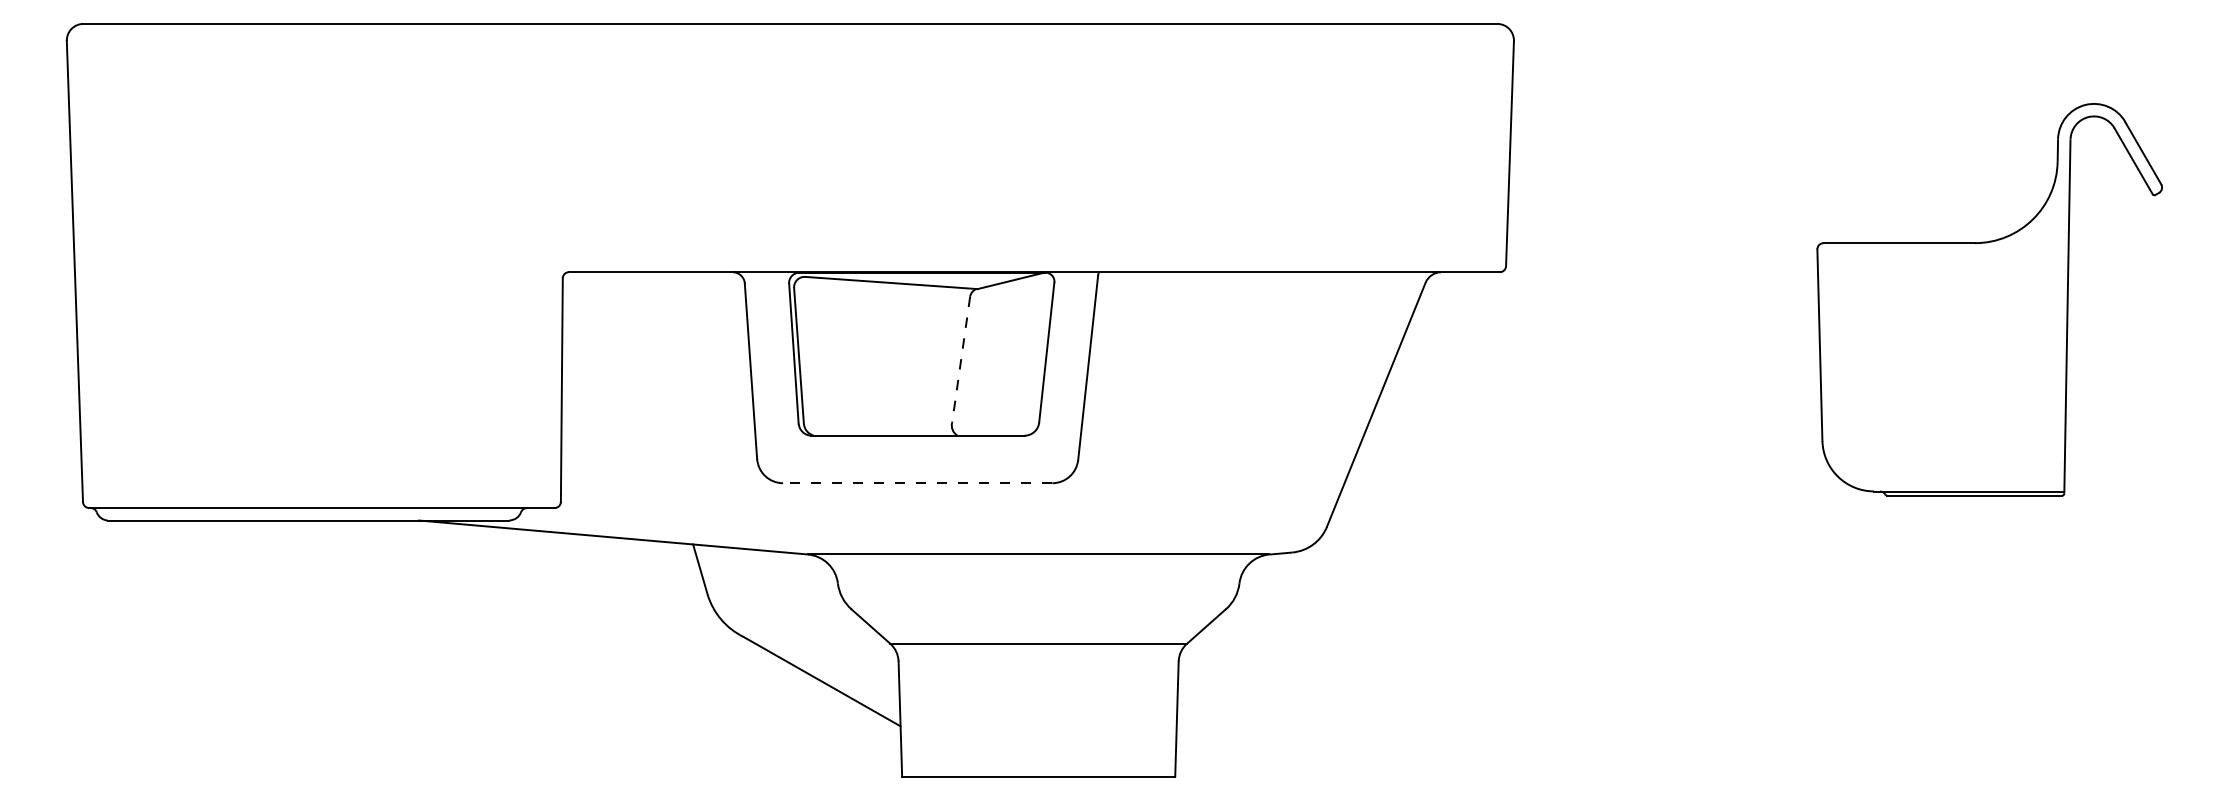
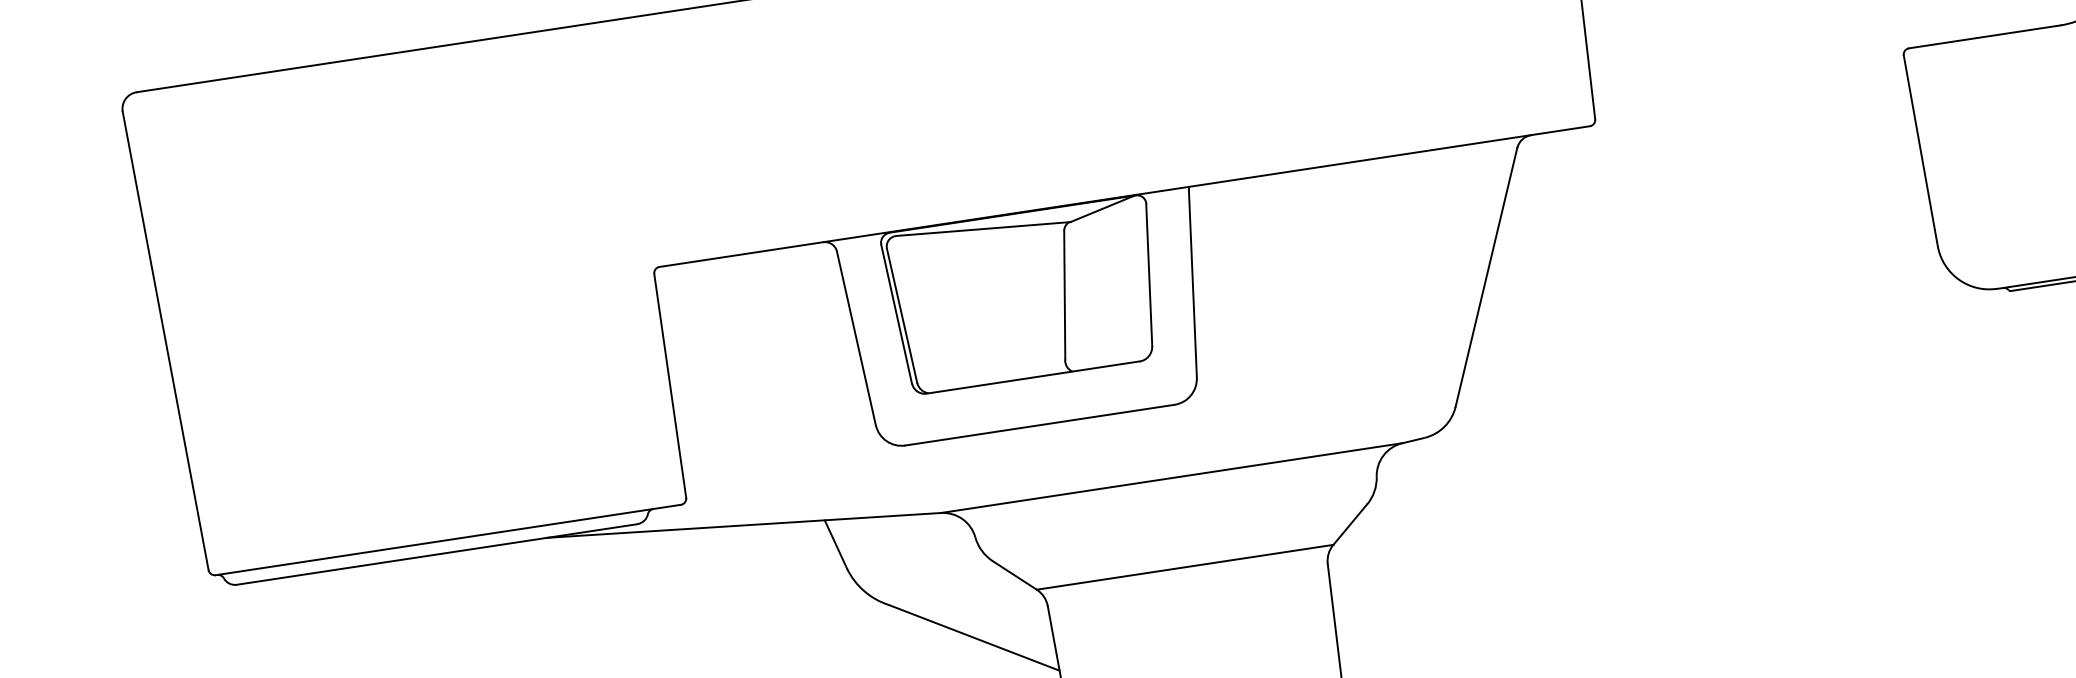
line: (961, 359) -> (1065, 294), dashed -> solid
line: (917, 483) -> (1039, 425), dashed -> solid

